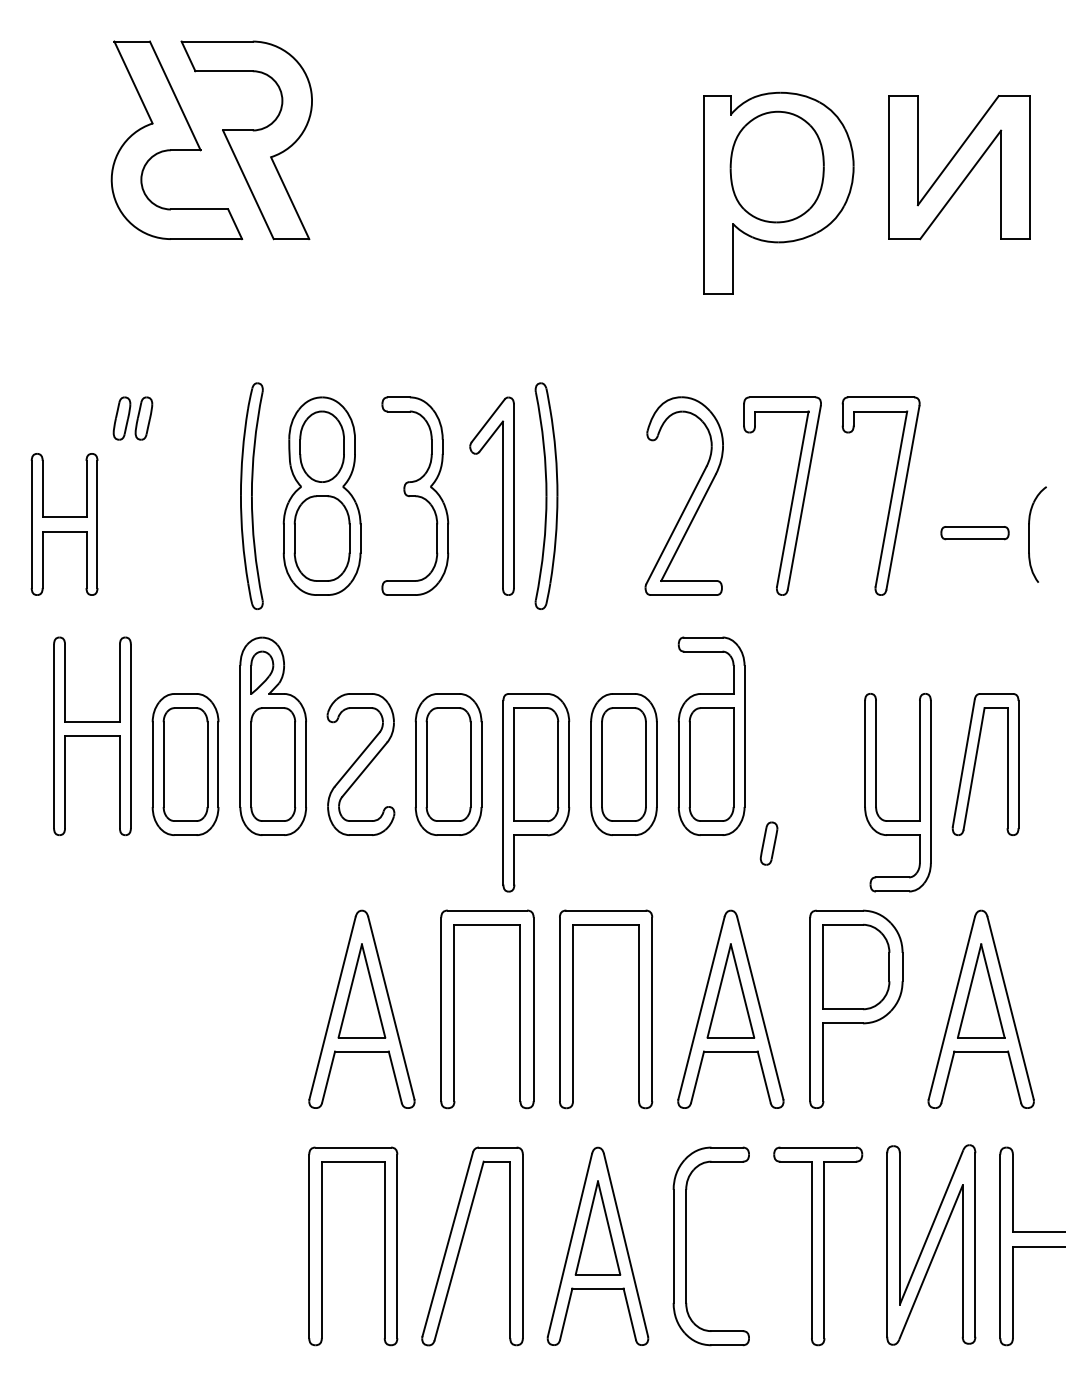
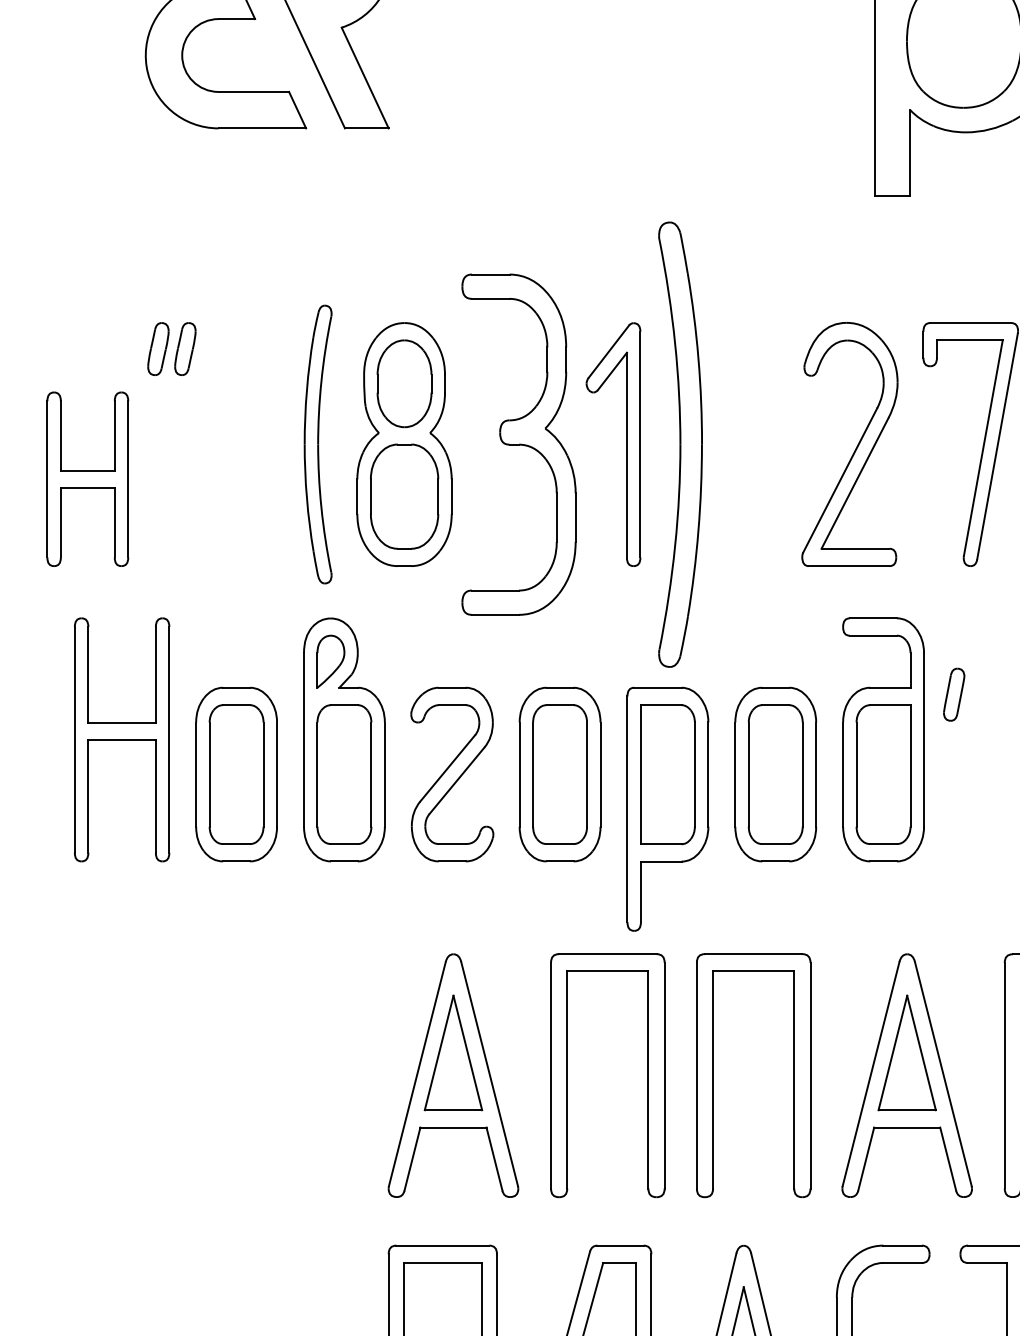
part: (415, 495) -> (519, 443), size x1.4
part: (546, 495) -> (680, 443), size x1.6
part: (768, 843) -> (953, 694), moved

